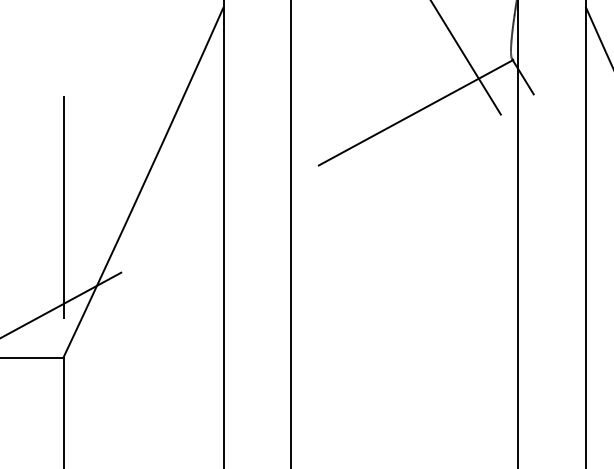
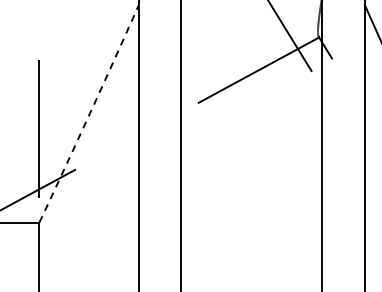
arc: (143, 182) -> (89, 113), solid -> dashed

